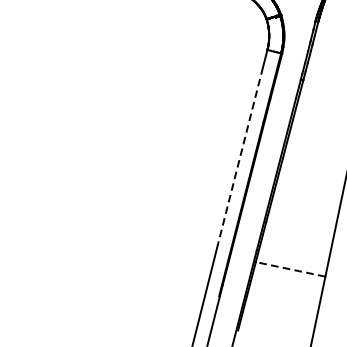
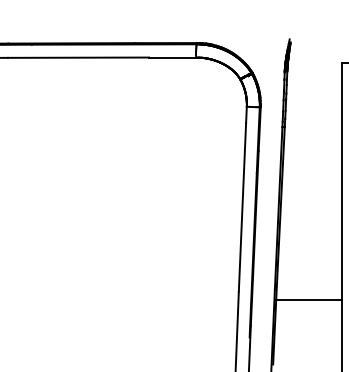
line: (240, 156) -> (242, 207), dashed -> solid
line: (290, 269) -> (308, 299), dashed -> solid

